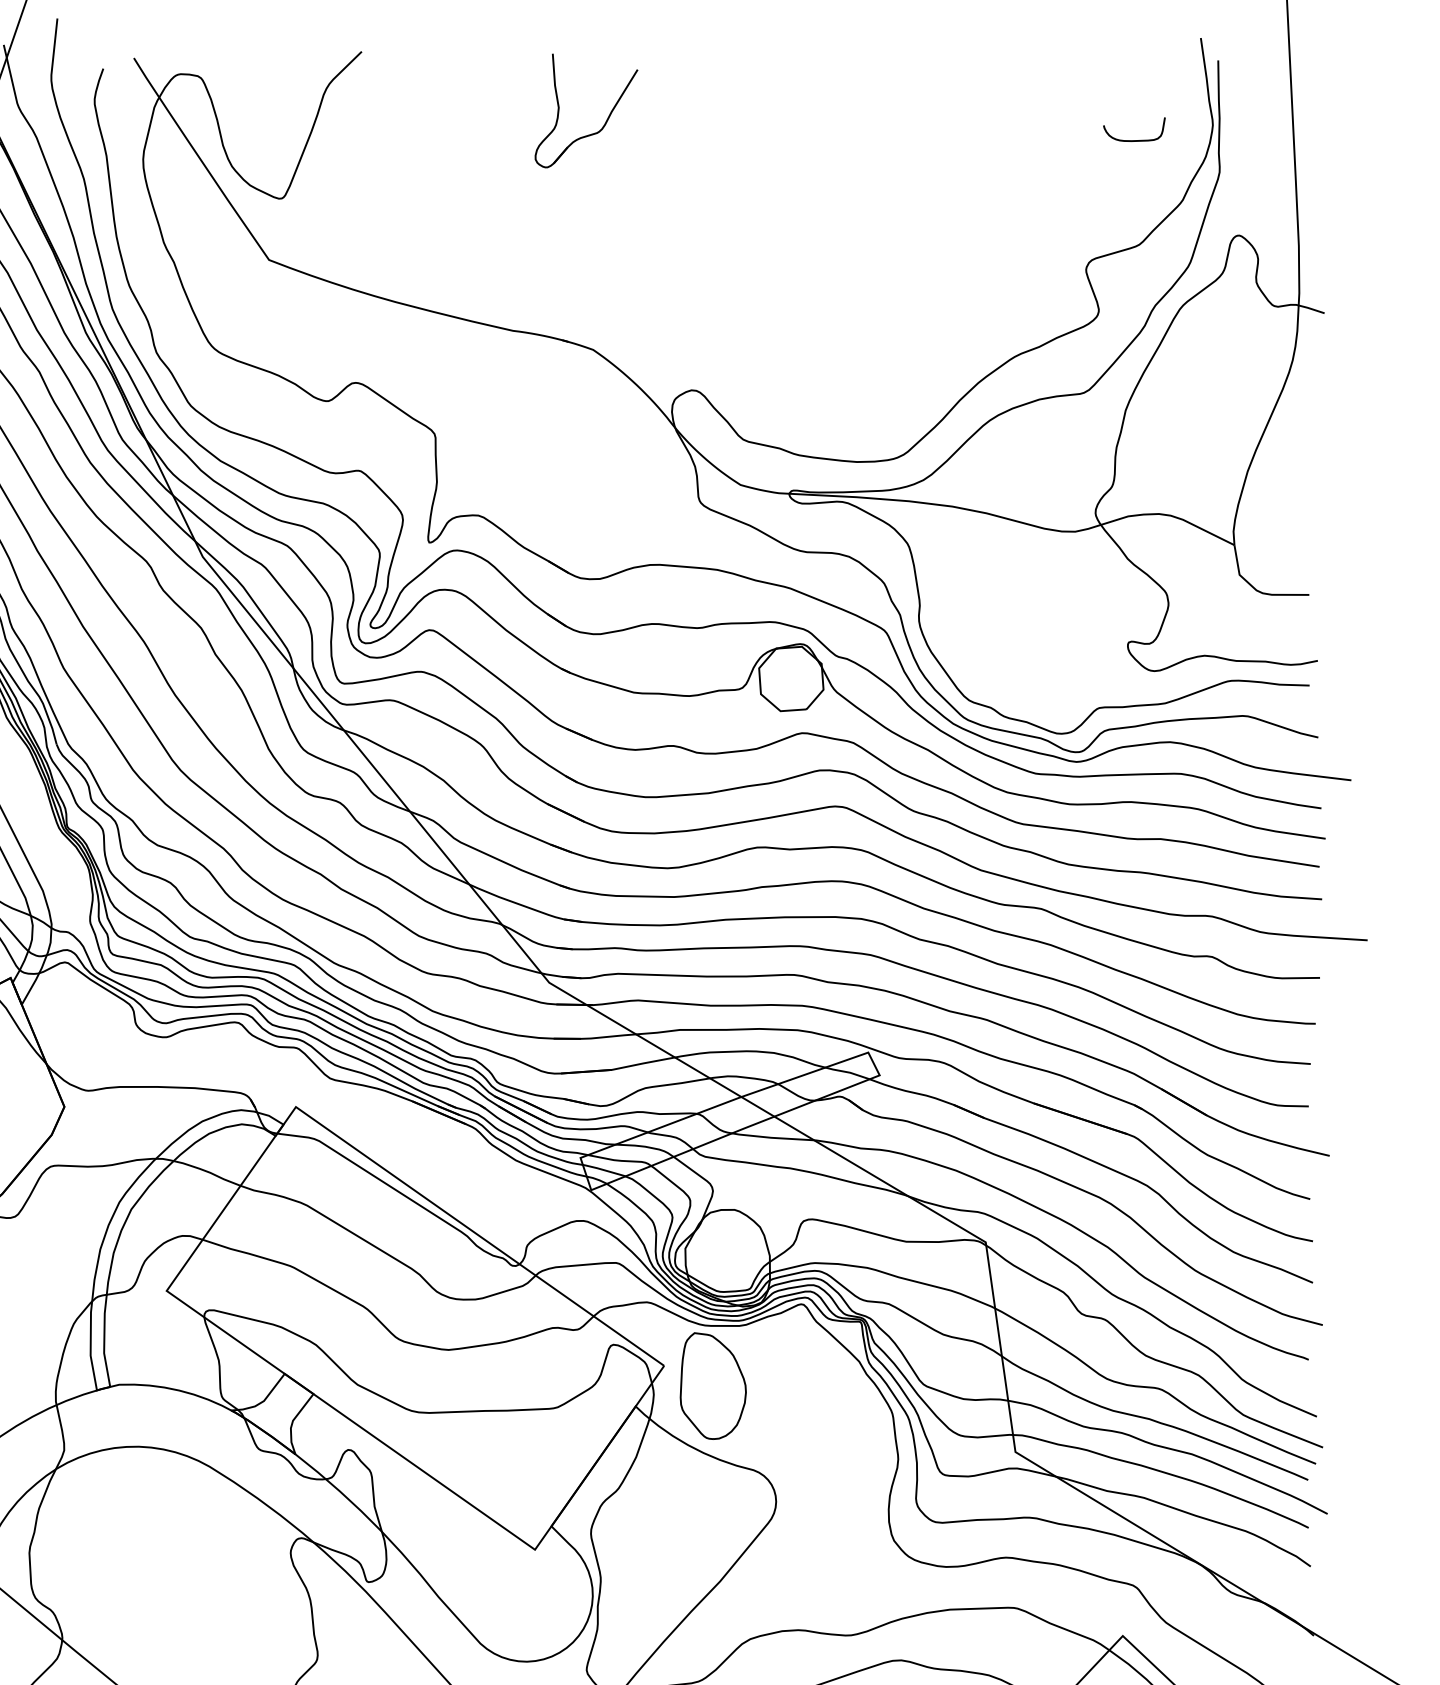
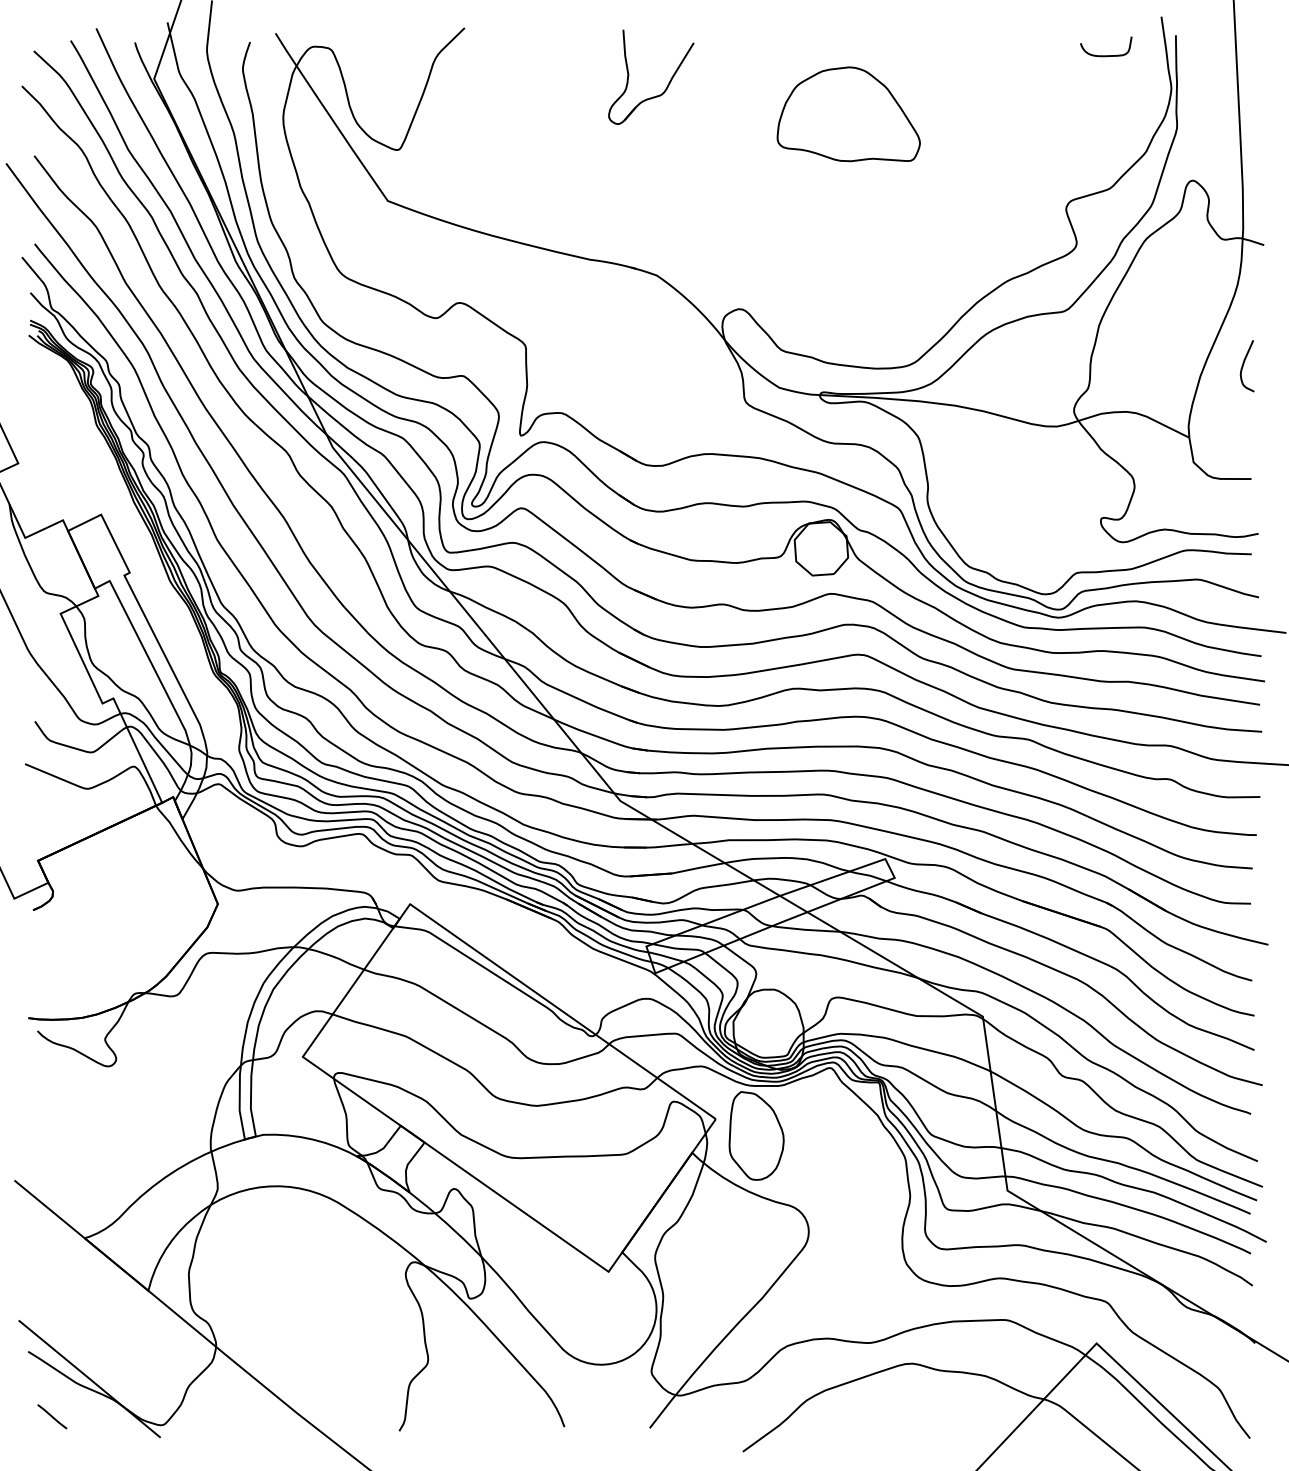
curve: (1134, 140) -> (1106, 55), moved
part: (823, 155) -> (848, 114), added
curve: (1300, 456) -> (1244, 364), added

